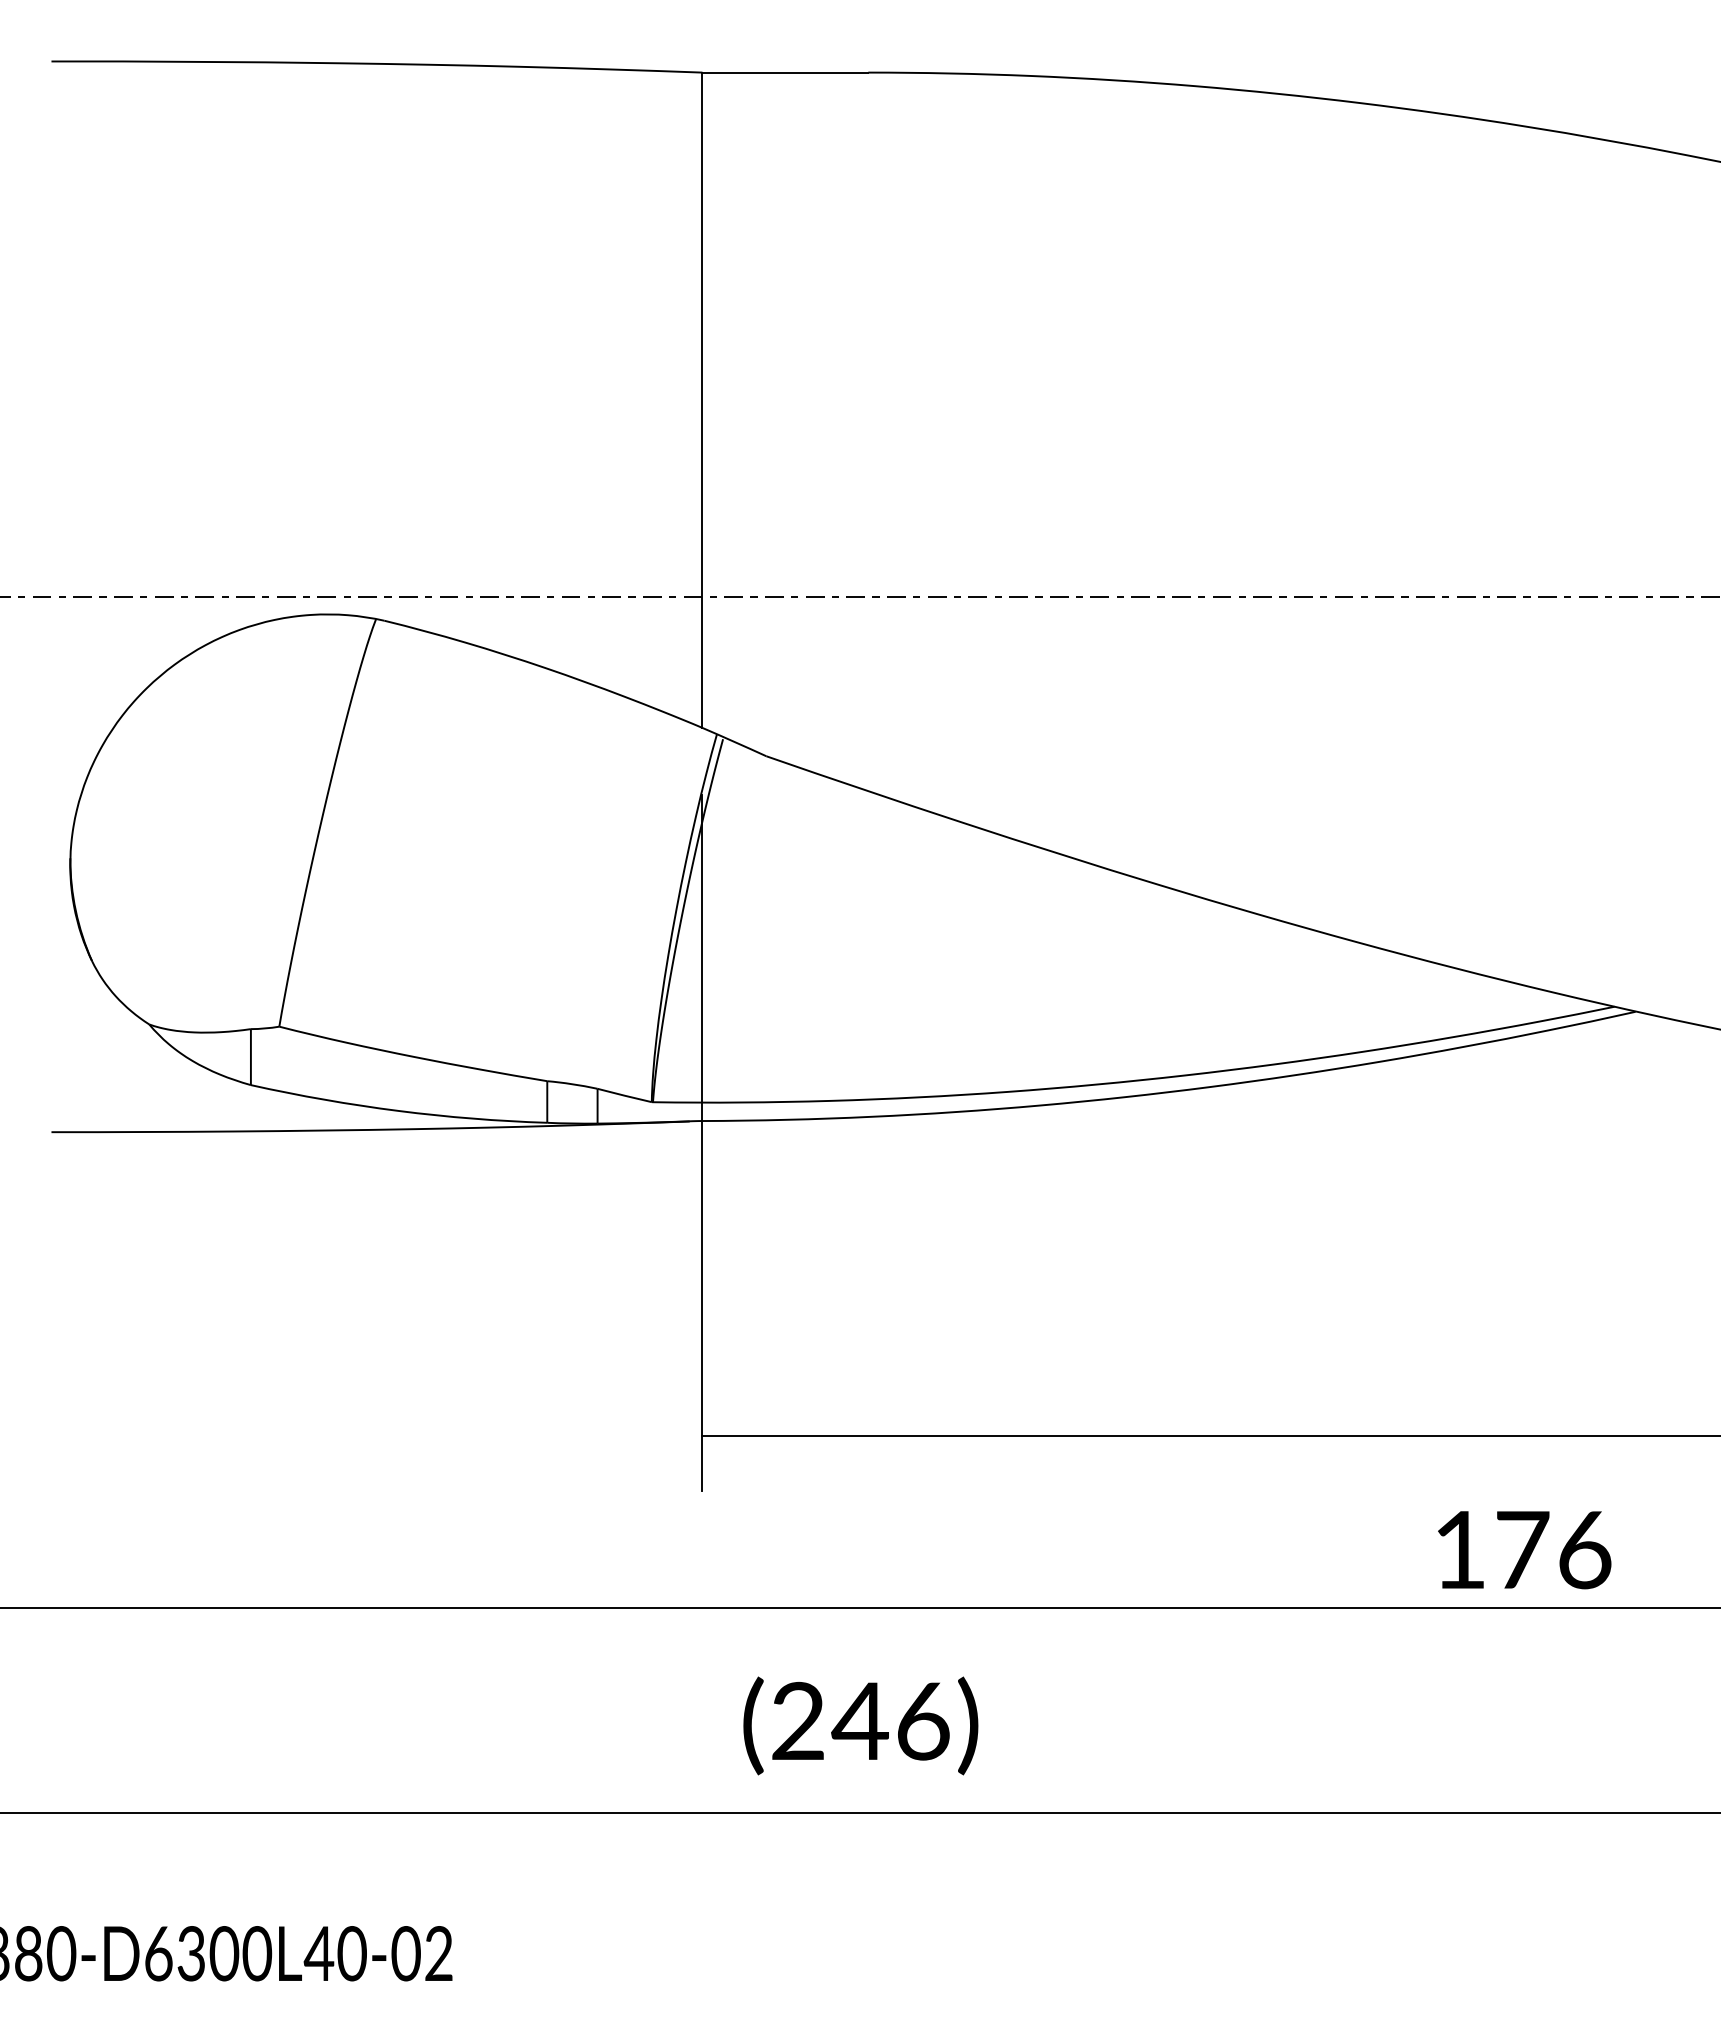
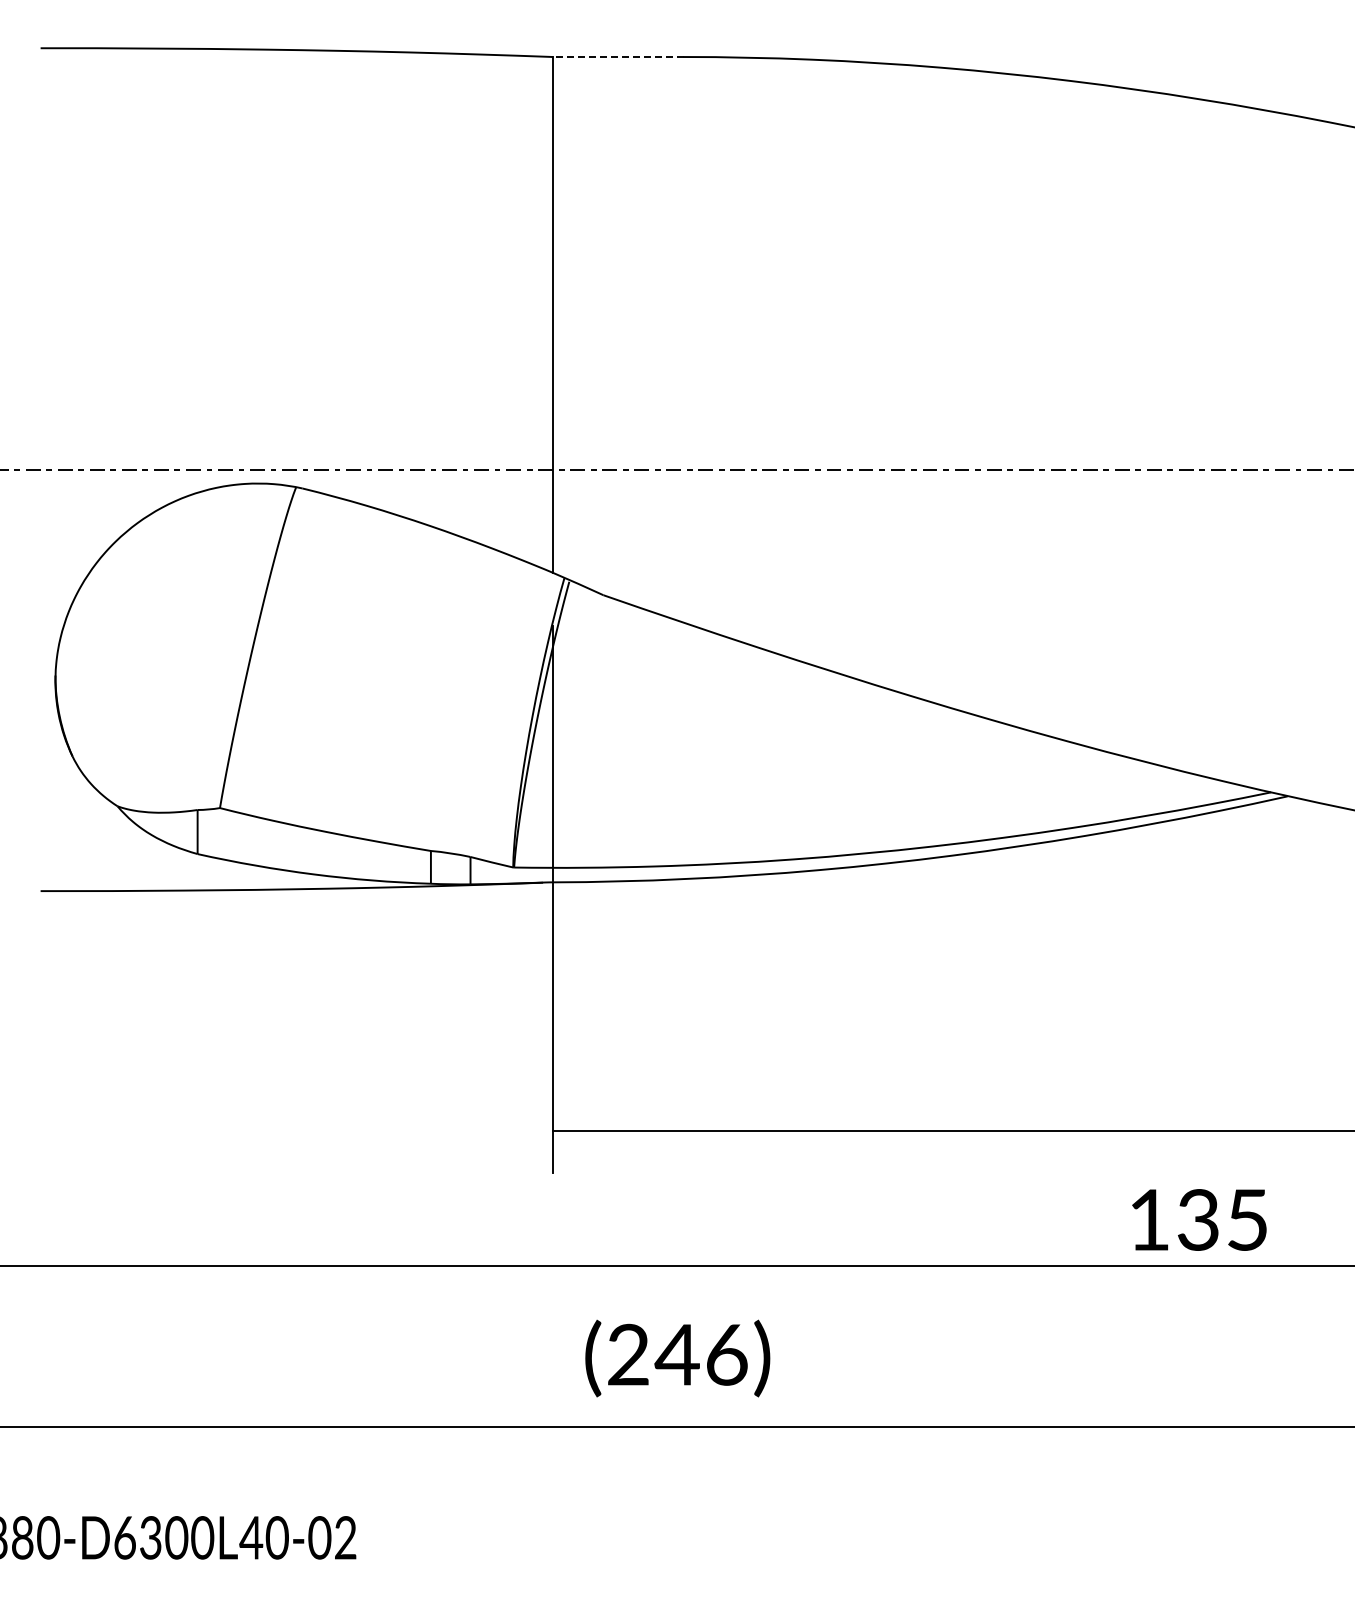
line: (784, 73) -> (617, 57), solid -> dashed
text: (1554, 1549) -> (1223, 1219), 176 -> 135

